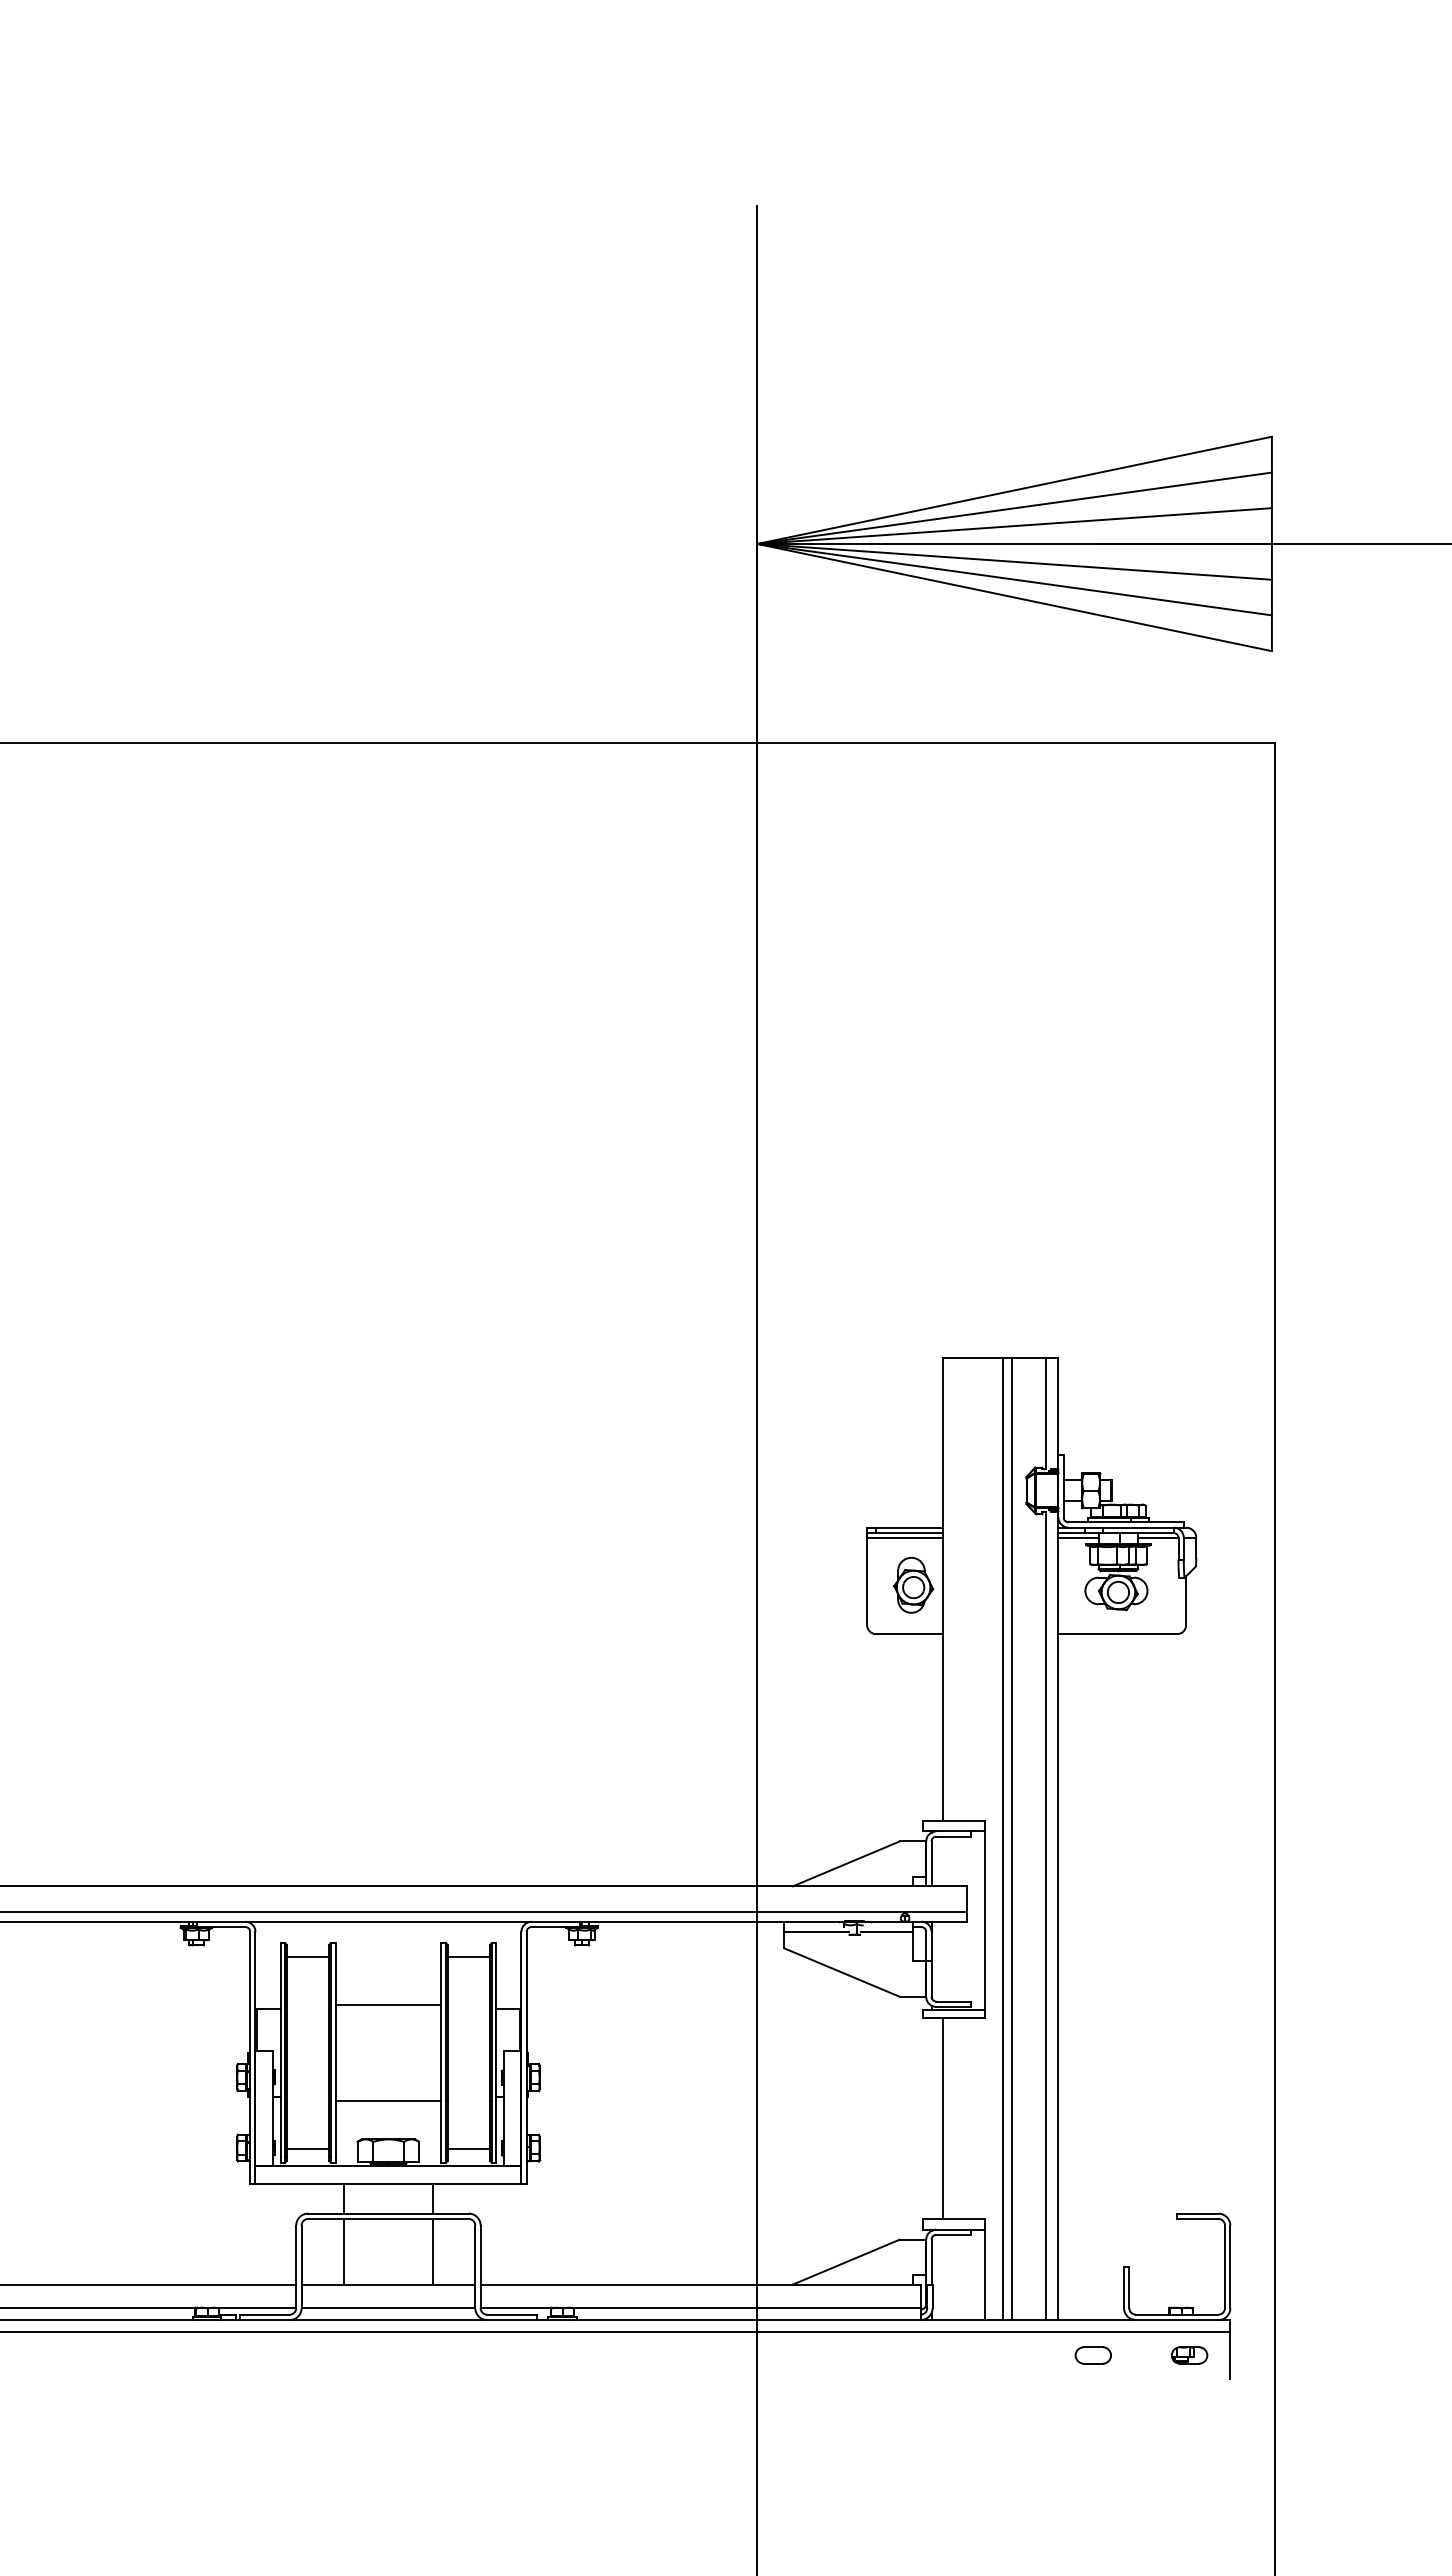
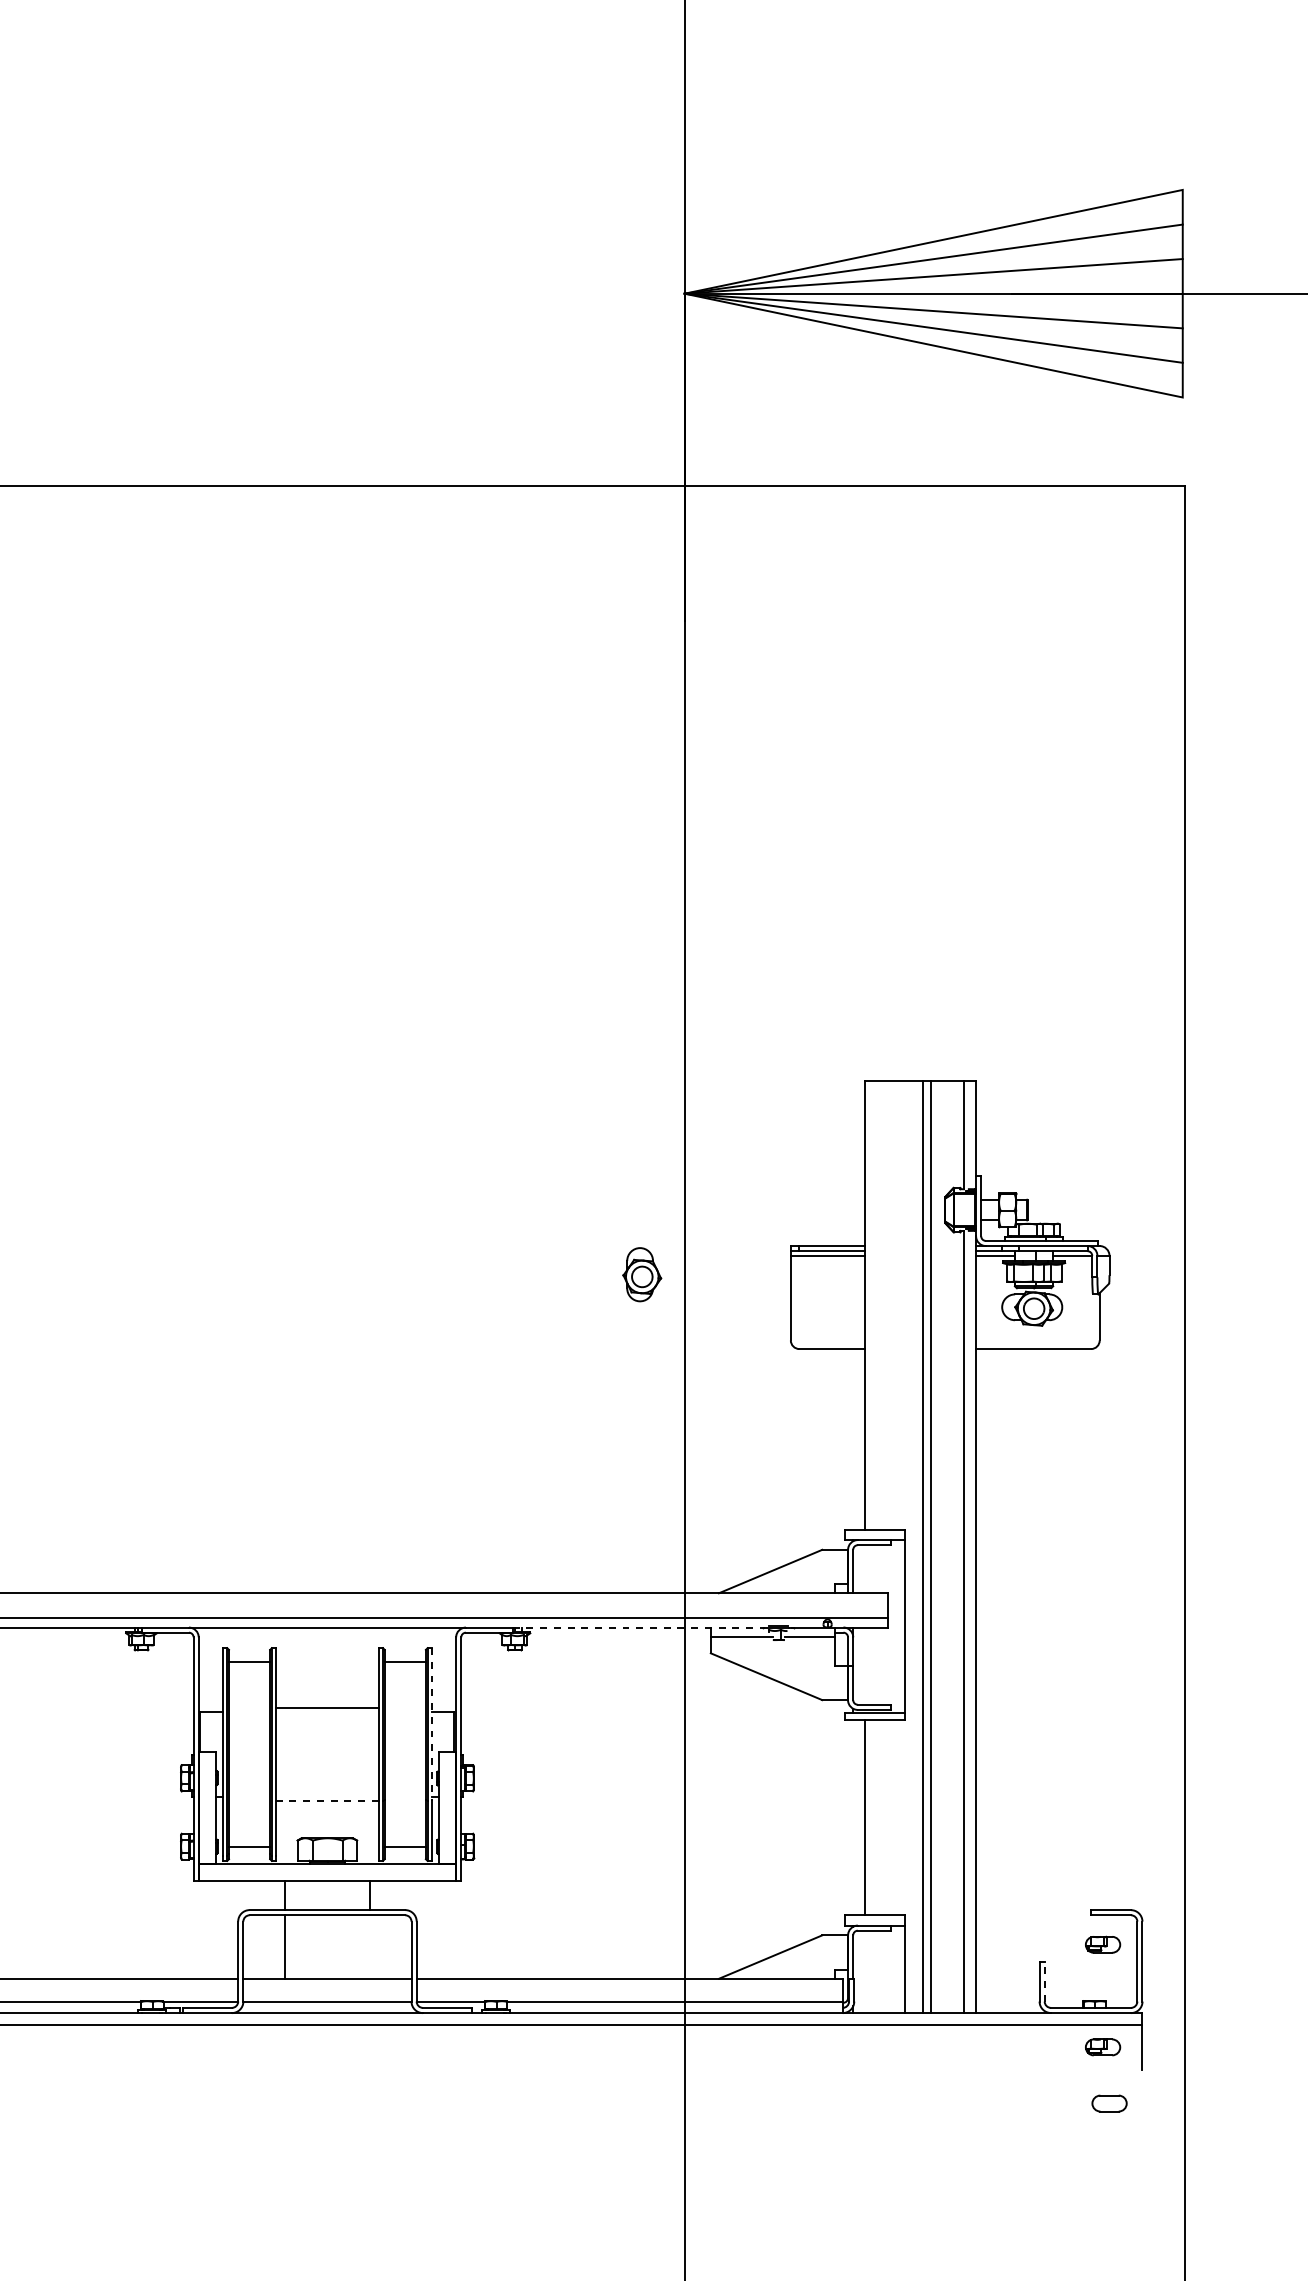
part: (913, 1584) -> (642, 1273), moved
line: (710, 1921) -> (639, 1627), solid -> dashed
line: (496, 2022) -> (432, 1725), solid -> dashed
line: (388, 2100) -> (327, 1800), solid -> dashed
part: (1189, 2249) -> (1102, 1944), added
line: (432, 2251) -> (370, 1946), removed
line: (1129, 2287) -> (1044, 1981), solid -> dashed
part: (1092, 2355) -> (1108, 2103), moved

